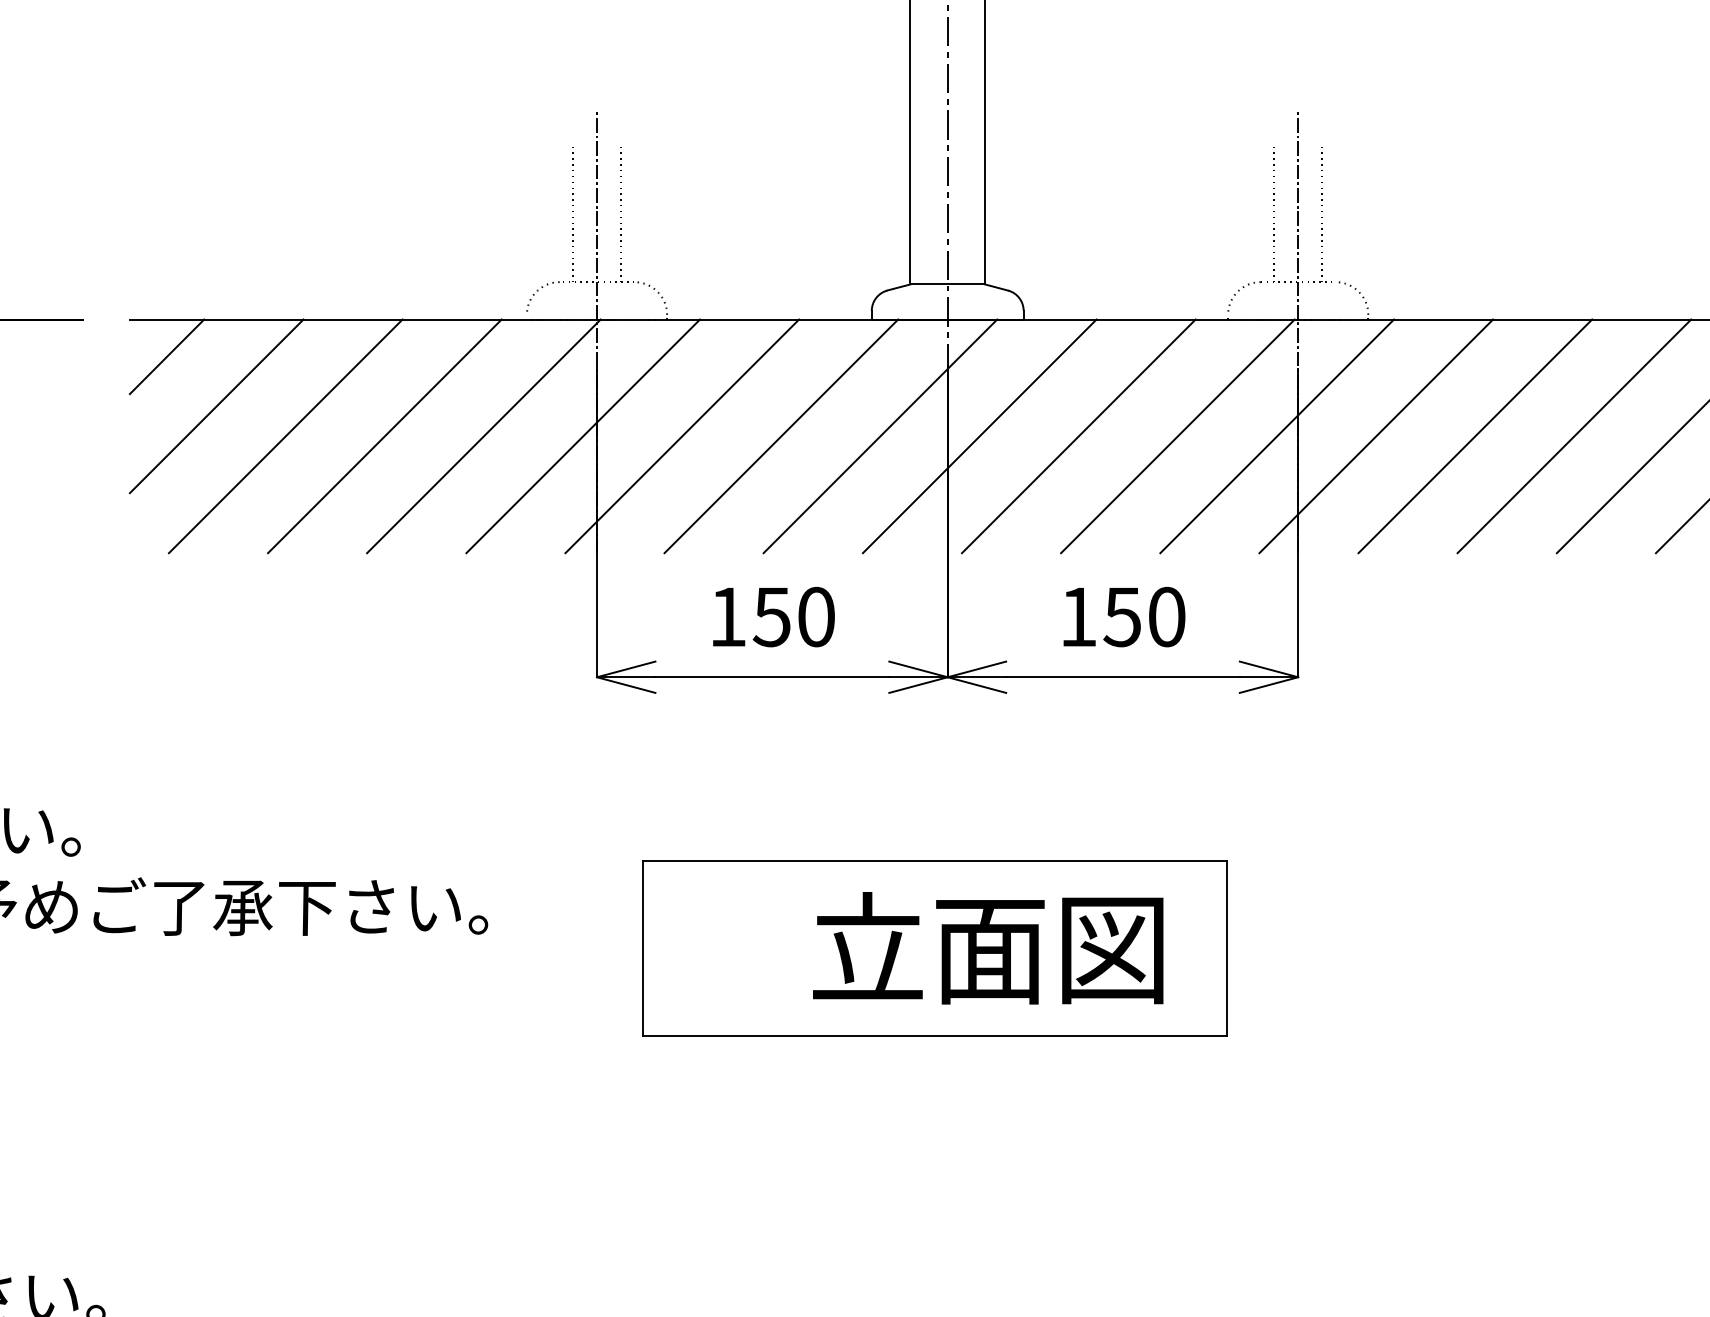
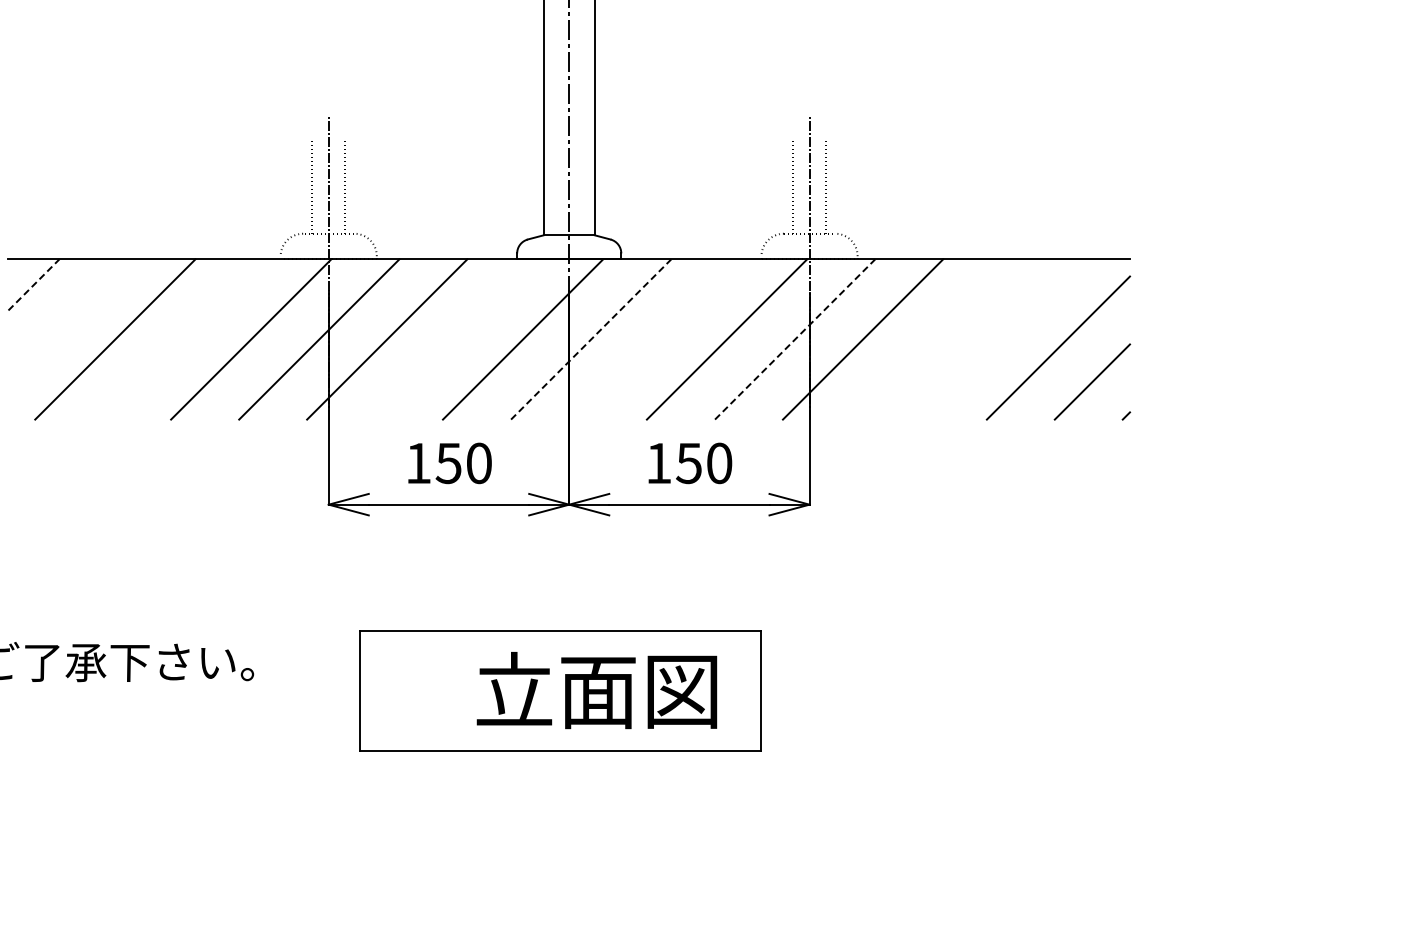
line: (167, 356) -> (34, 284), solid -> dashed
line: (216, 405) -> (67, 318), removed
line: (385, 436) -> (183, 339), removed
line: (781, 436) -> (455, 339), removed
line: (980, 436) -> (591, 339), solid -> dashed
line: (1079, 436) -> (659, 339), removed
line: (1277, 436) -> (795, 339), solid -> dashed
line: (1474, 436) -> (930, 339), removed
line: (1573, 436) -> (998, 339), removed

